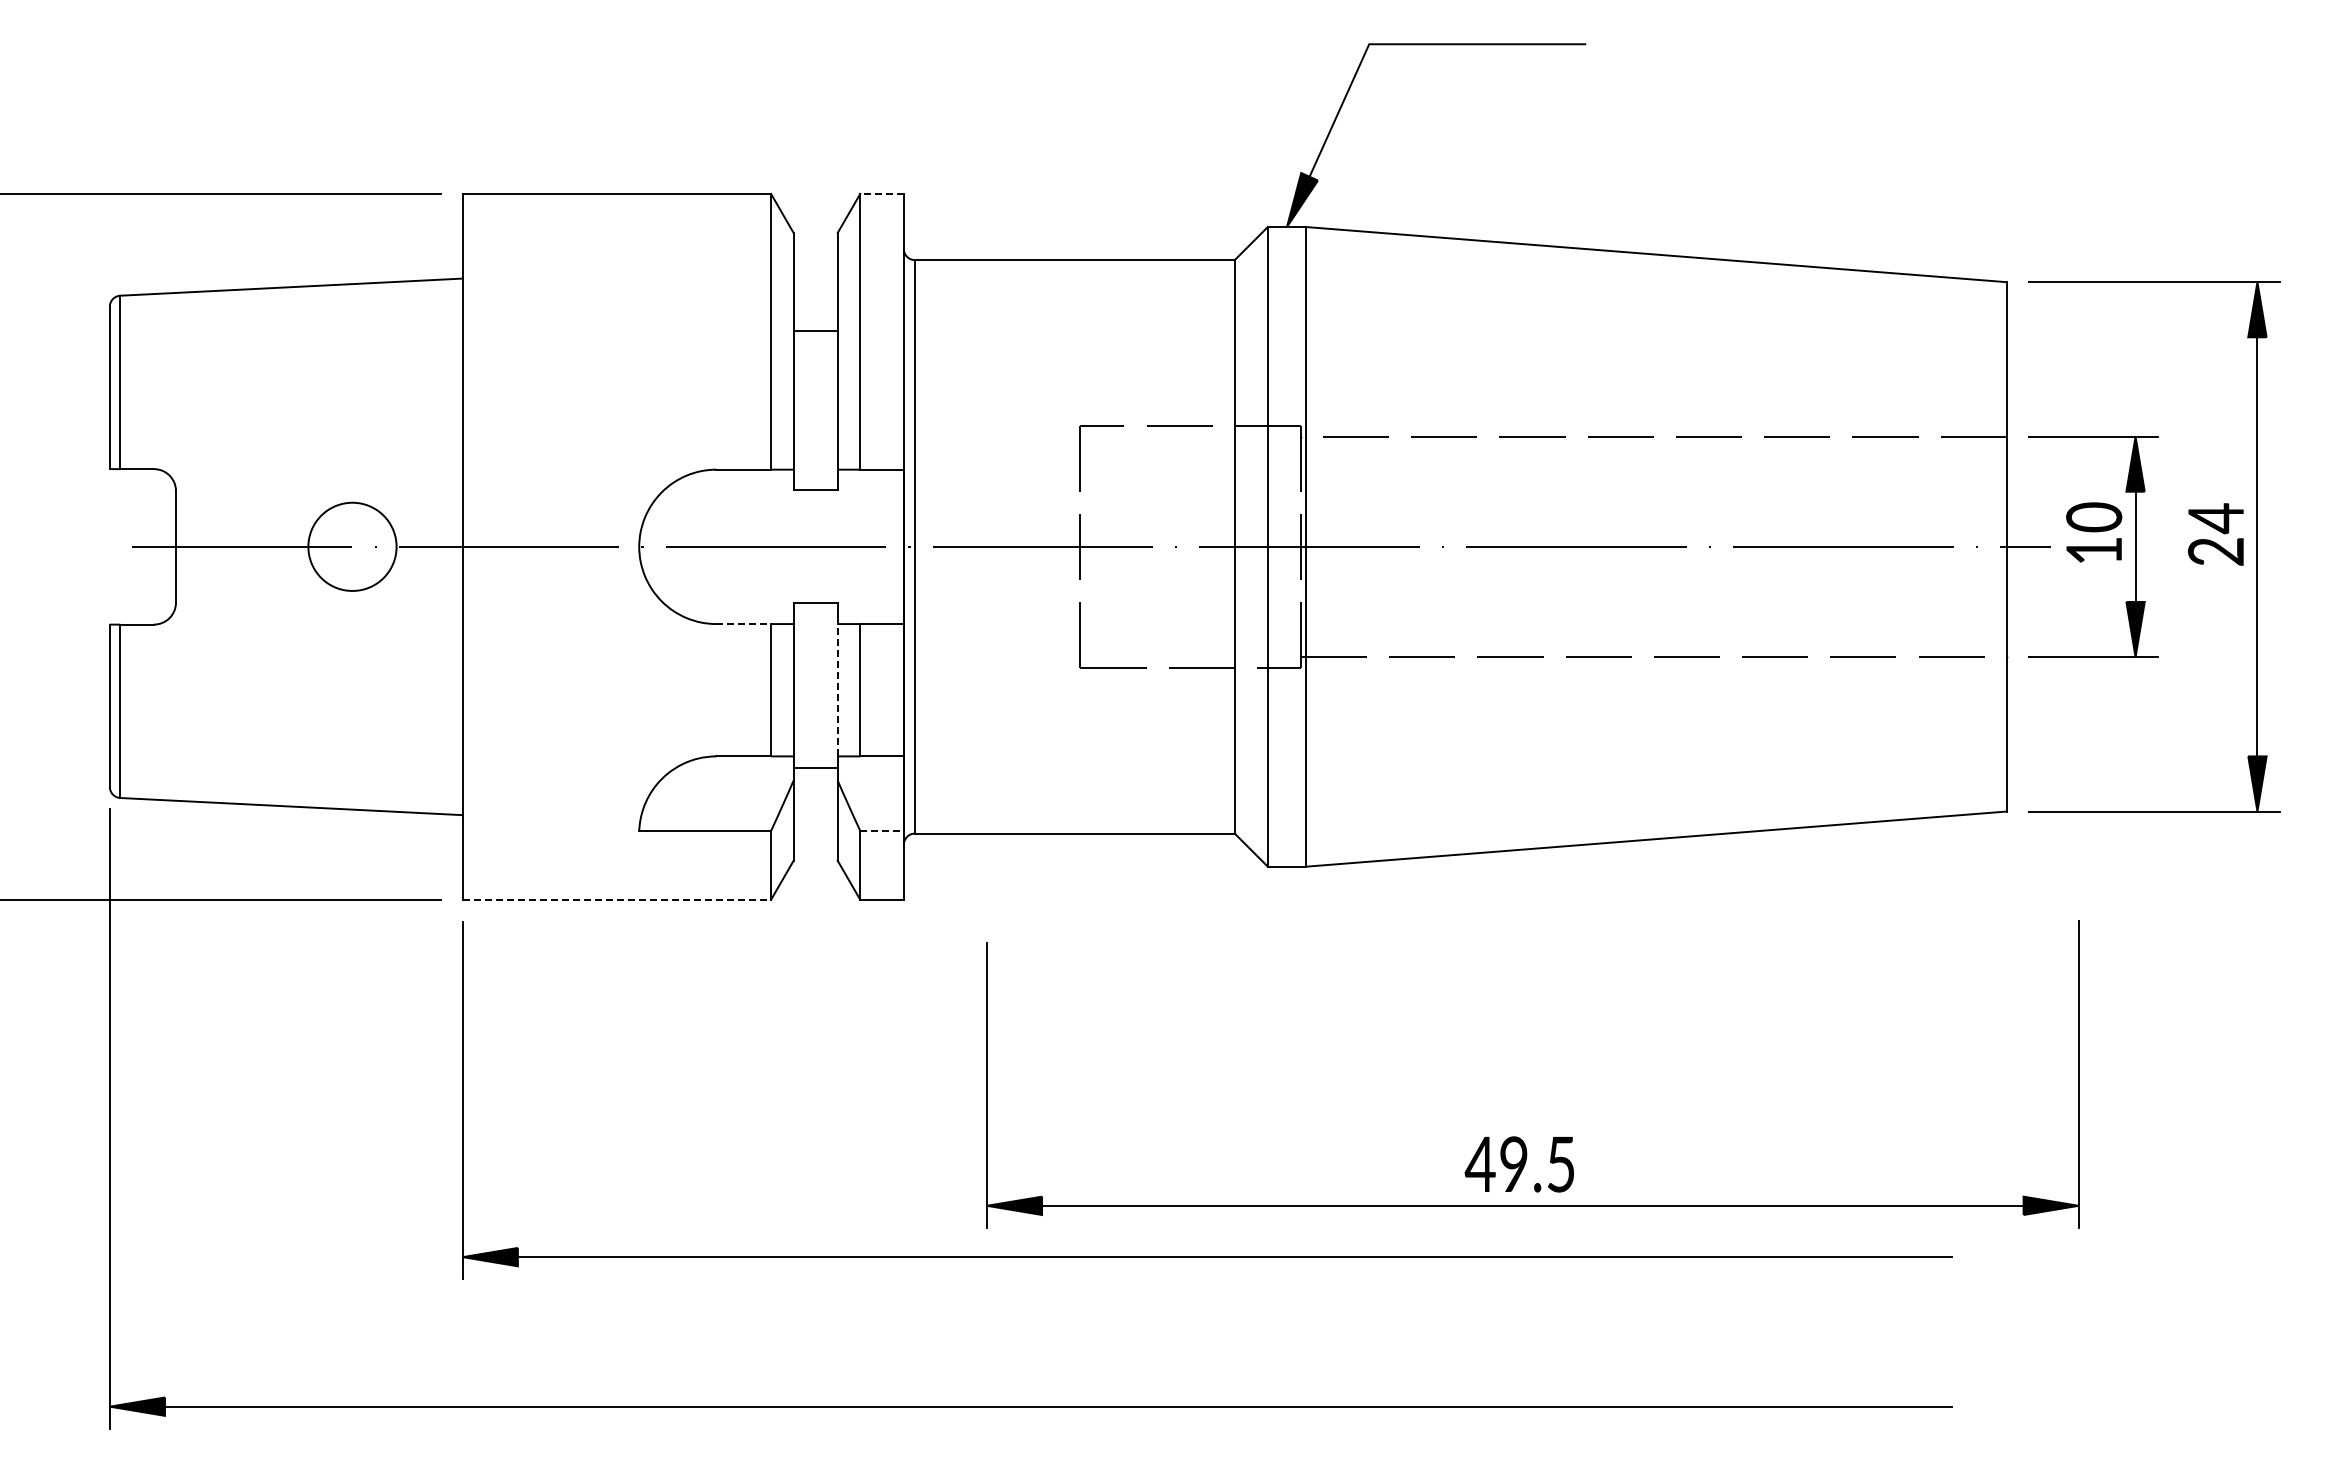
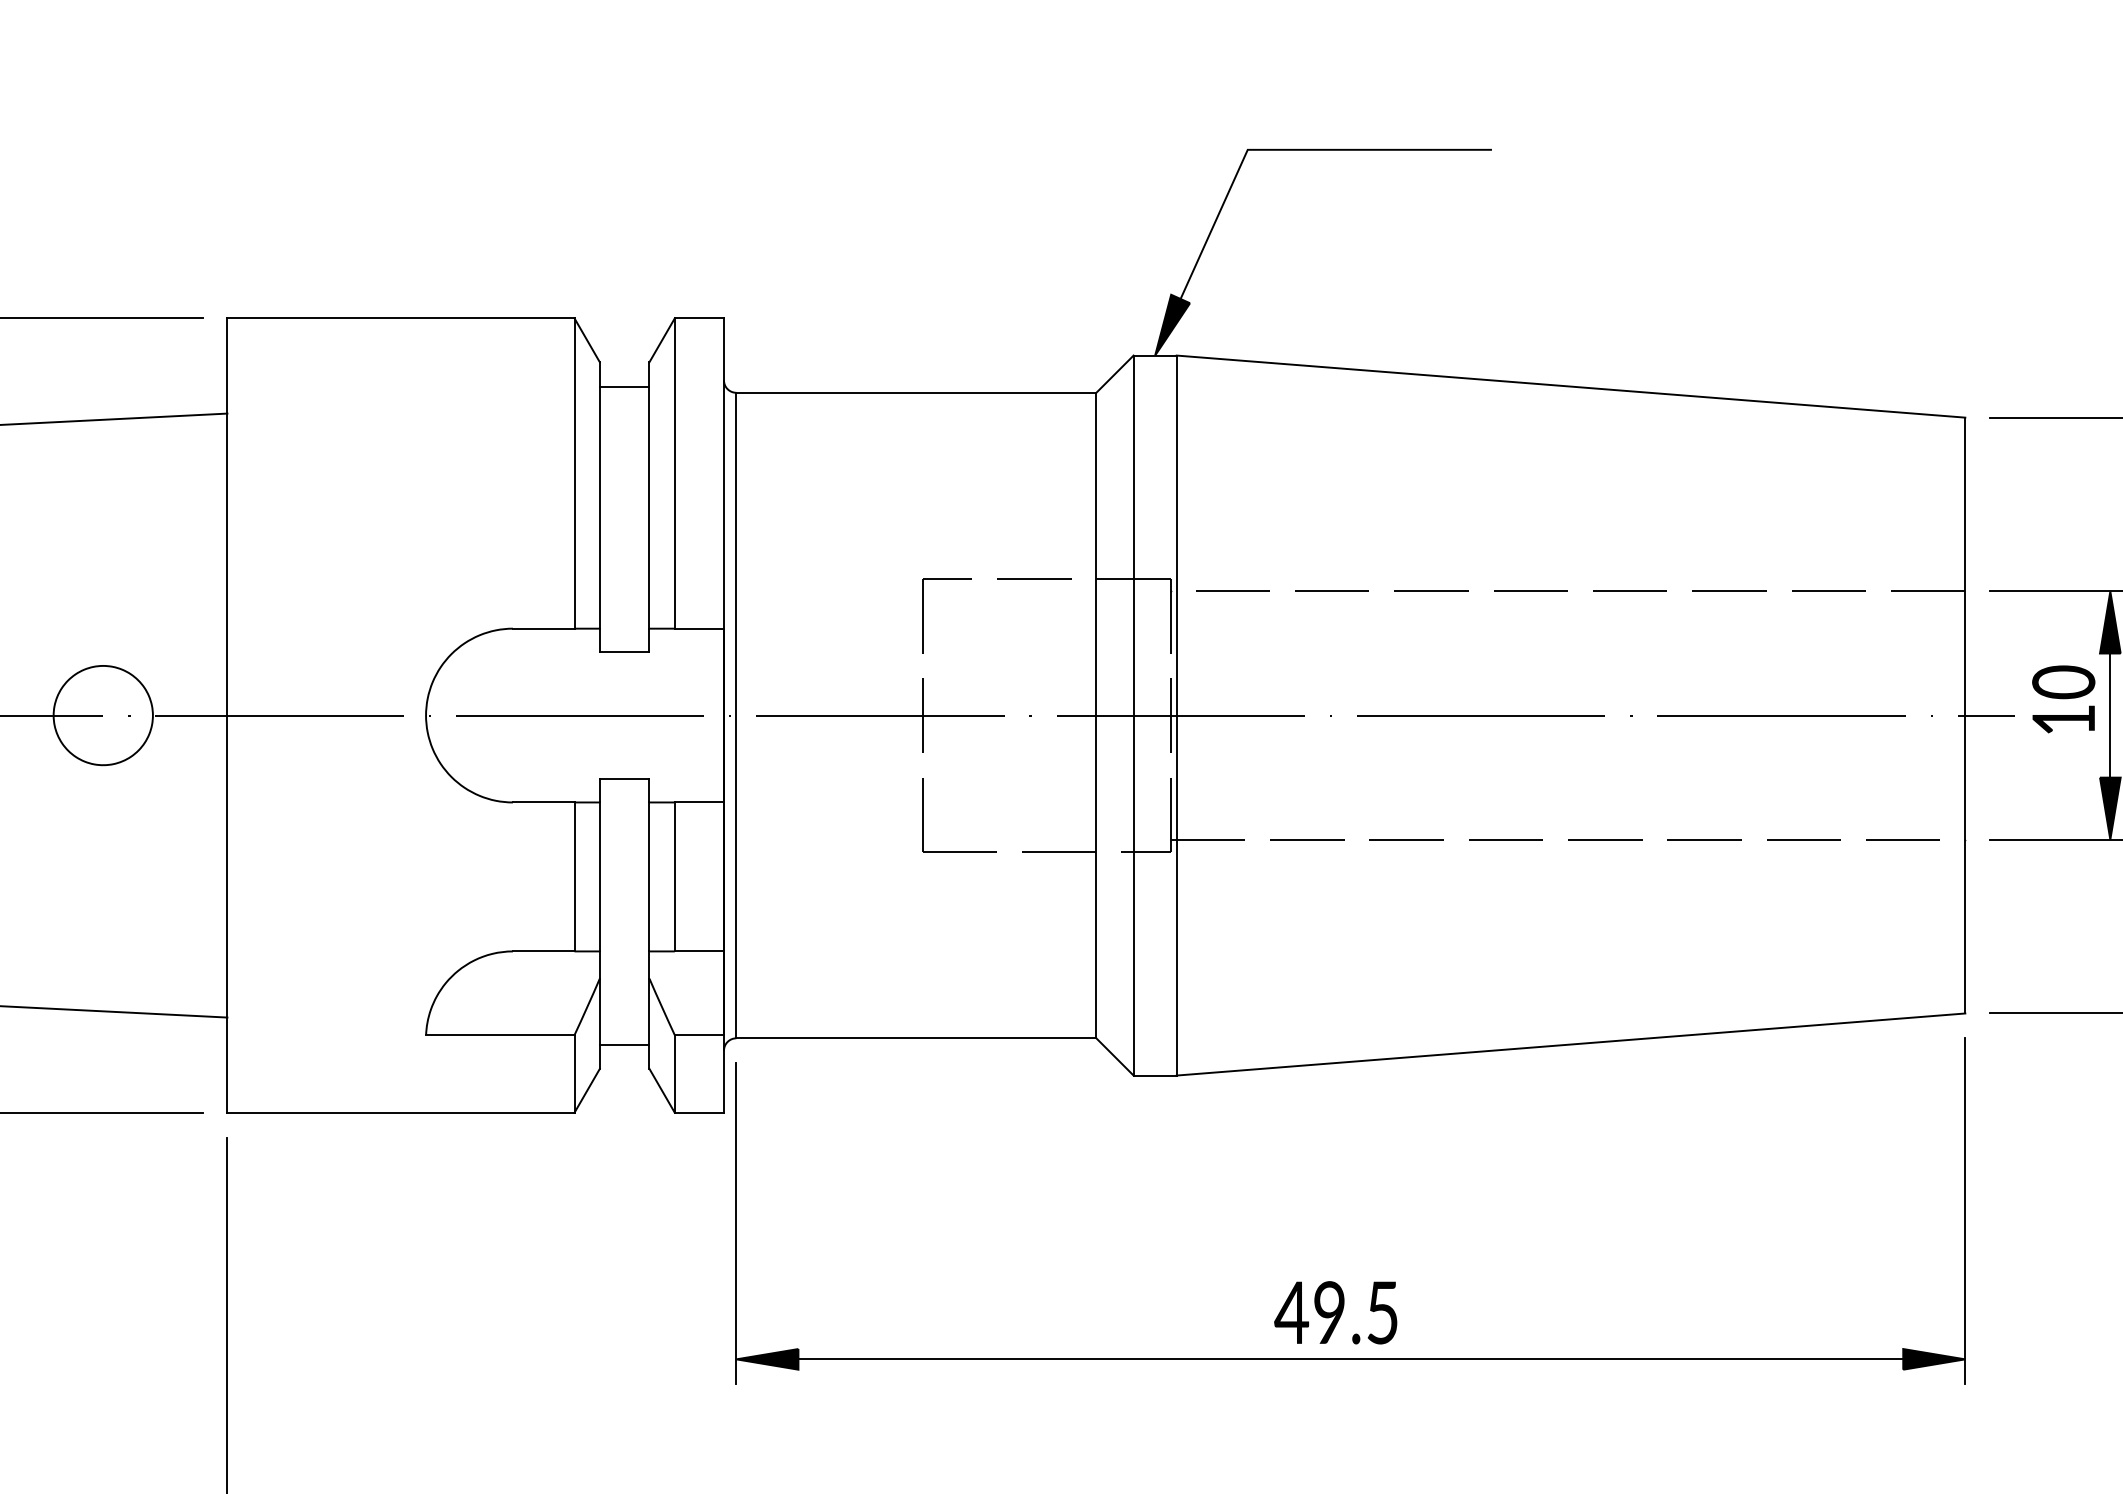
line: (882, 193) -> (699, 317), dashed -> solid
line: (815, 330) -> (624, 386), moved
line: (744, 624) -> (544, 802), dashed -> solid
line: (837, 689) -> (649, 876), dashed -> solid
line: (815, 768) -> (624, 1044), moved
line: (882, 830) -> (699, 1034), dashed -> solid
line: (617, 899) -> (401, 1112), dashed -> solid
part: (1517, 1136) -> (1333, 1281), moved

